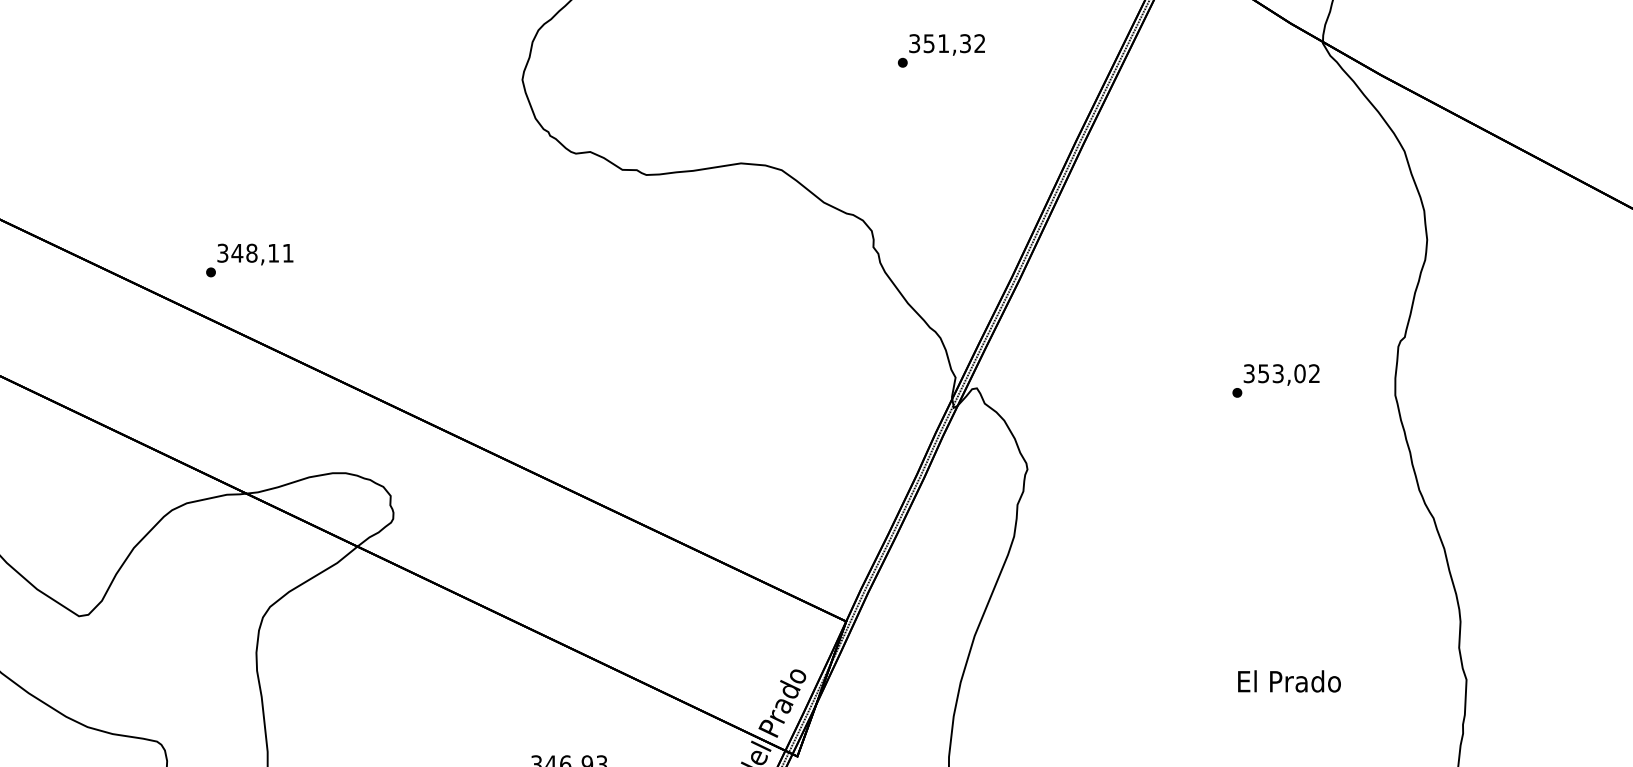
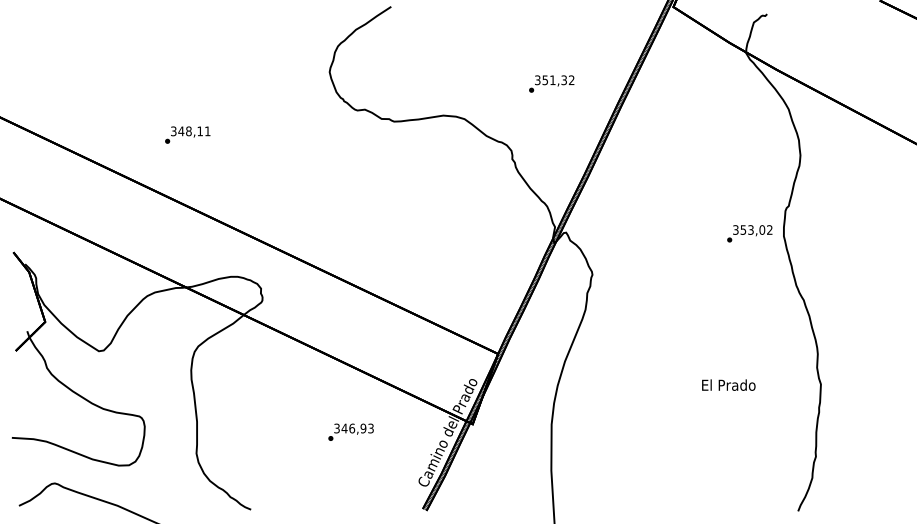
text: (941, 49) -> (551, 83), moved
text: (249, 259) -> (187, 134), moved
text: (1275, 380) -> (749, 233), moved

